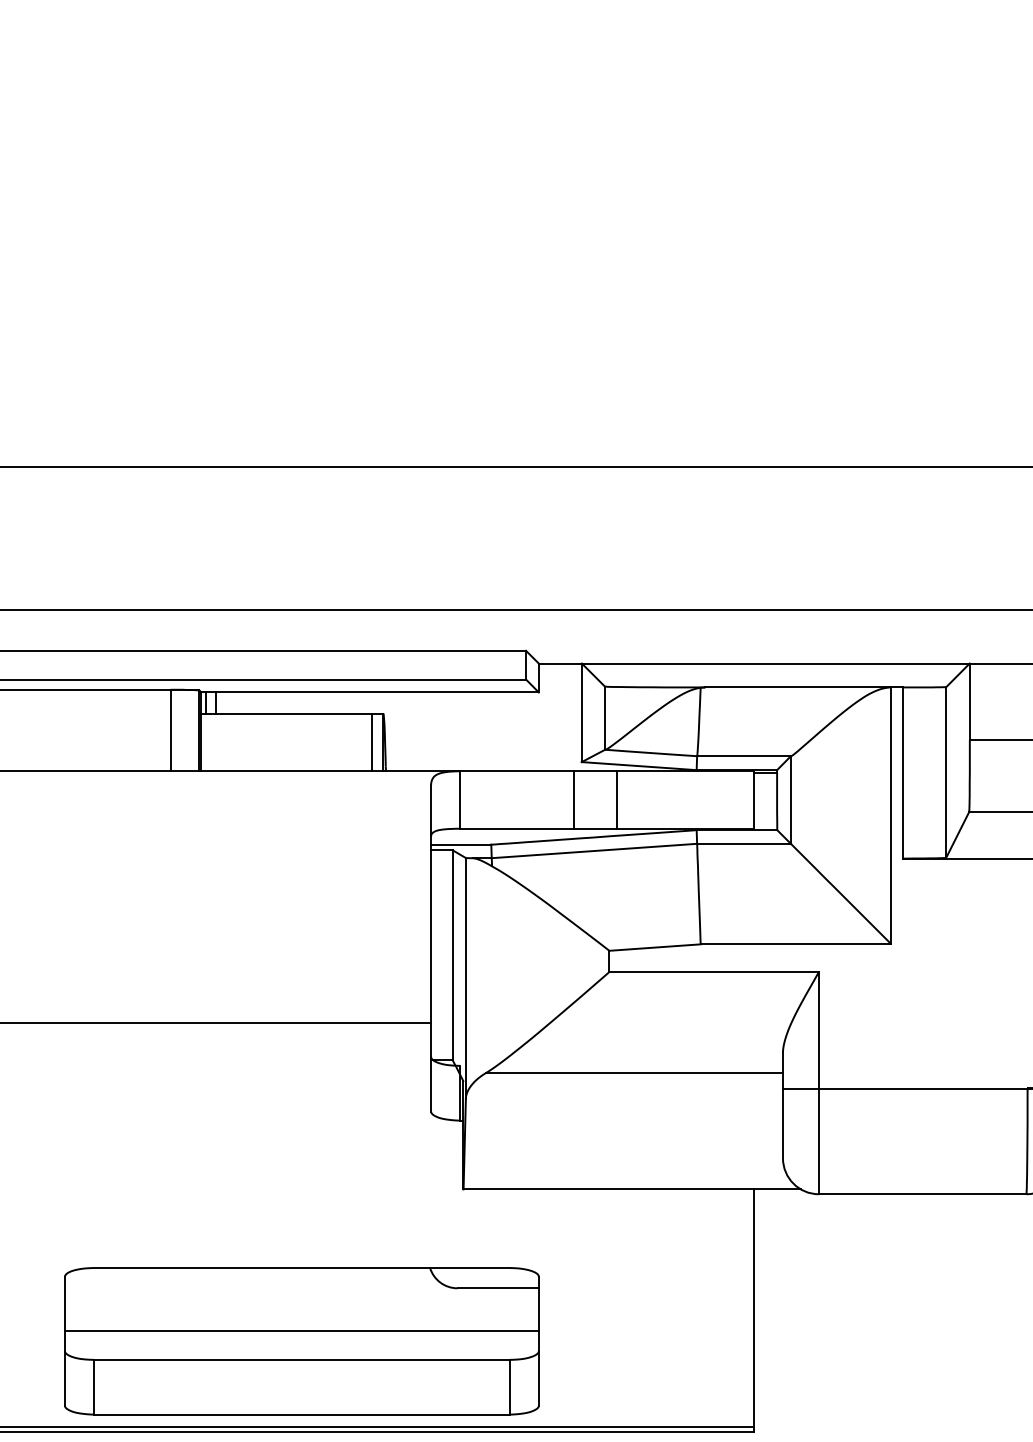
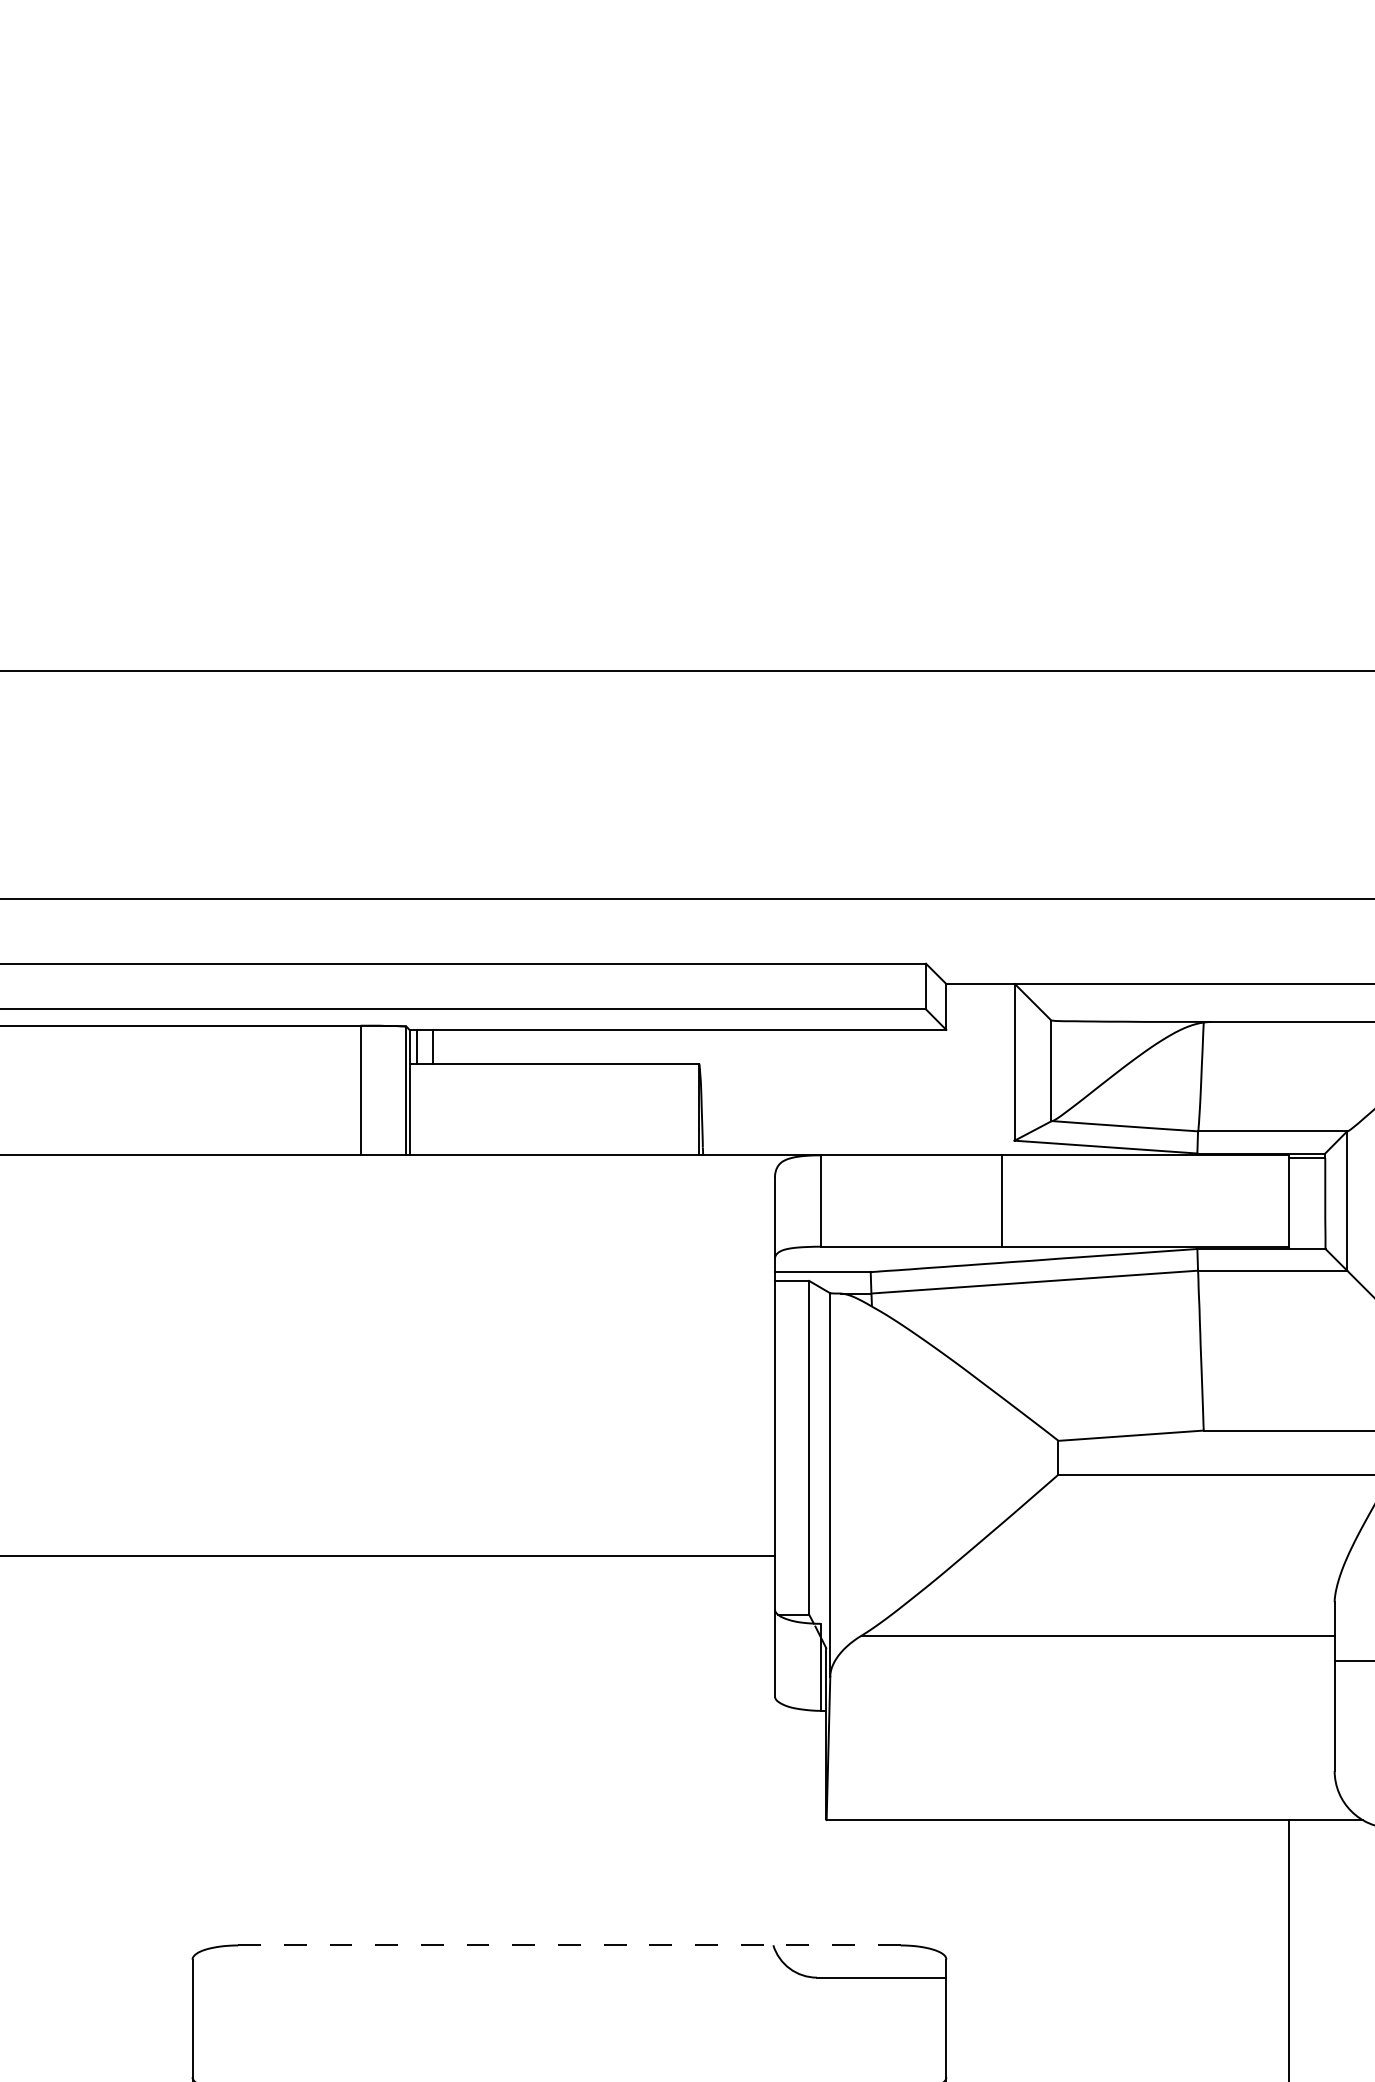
line: (372, 742) -> (681, 1109), removed
line: (616, 799) -> (1069, 1200), removed
line: (302, 1268) -> (570, 1946), solid -> dashed
line: (301, 1331) -> (568, 2046), removed

